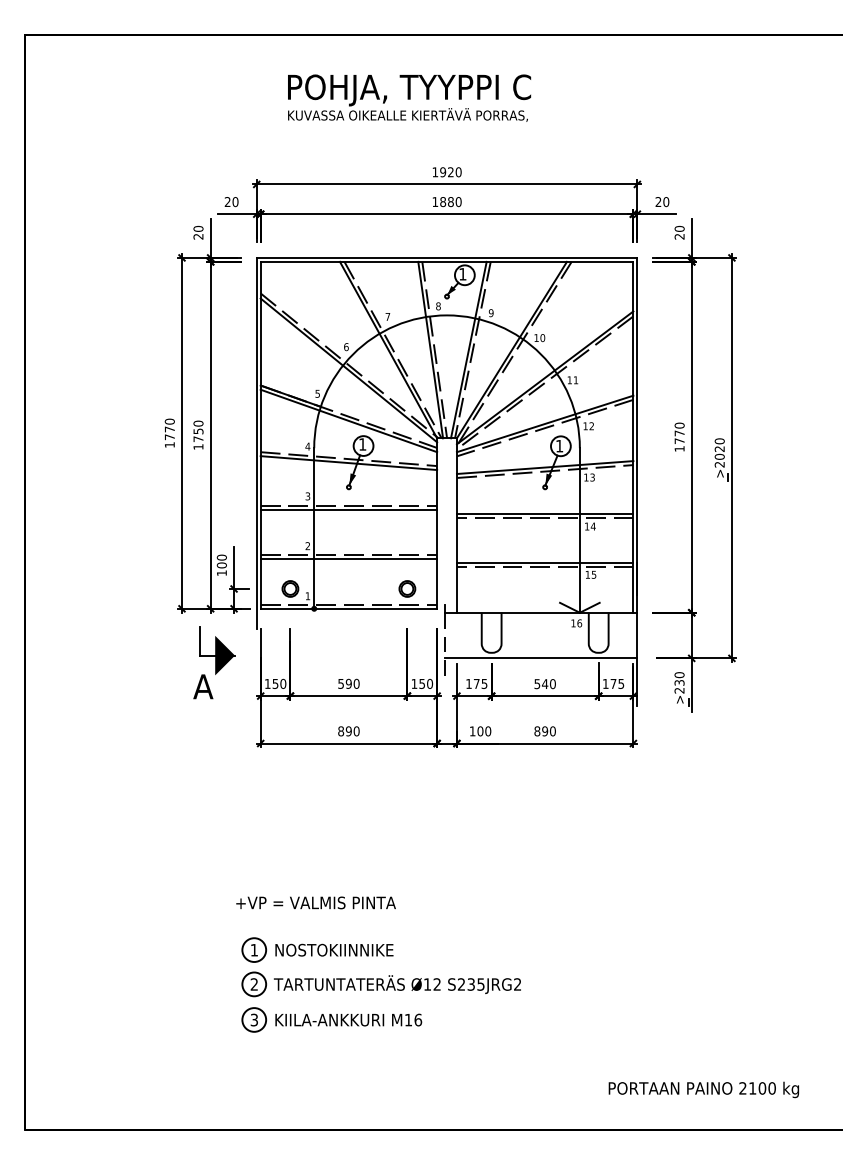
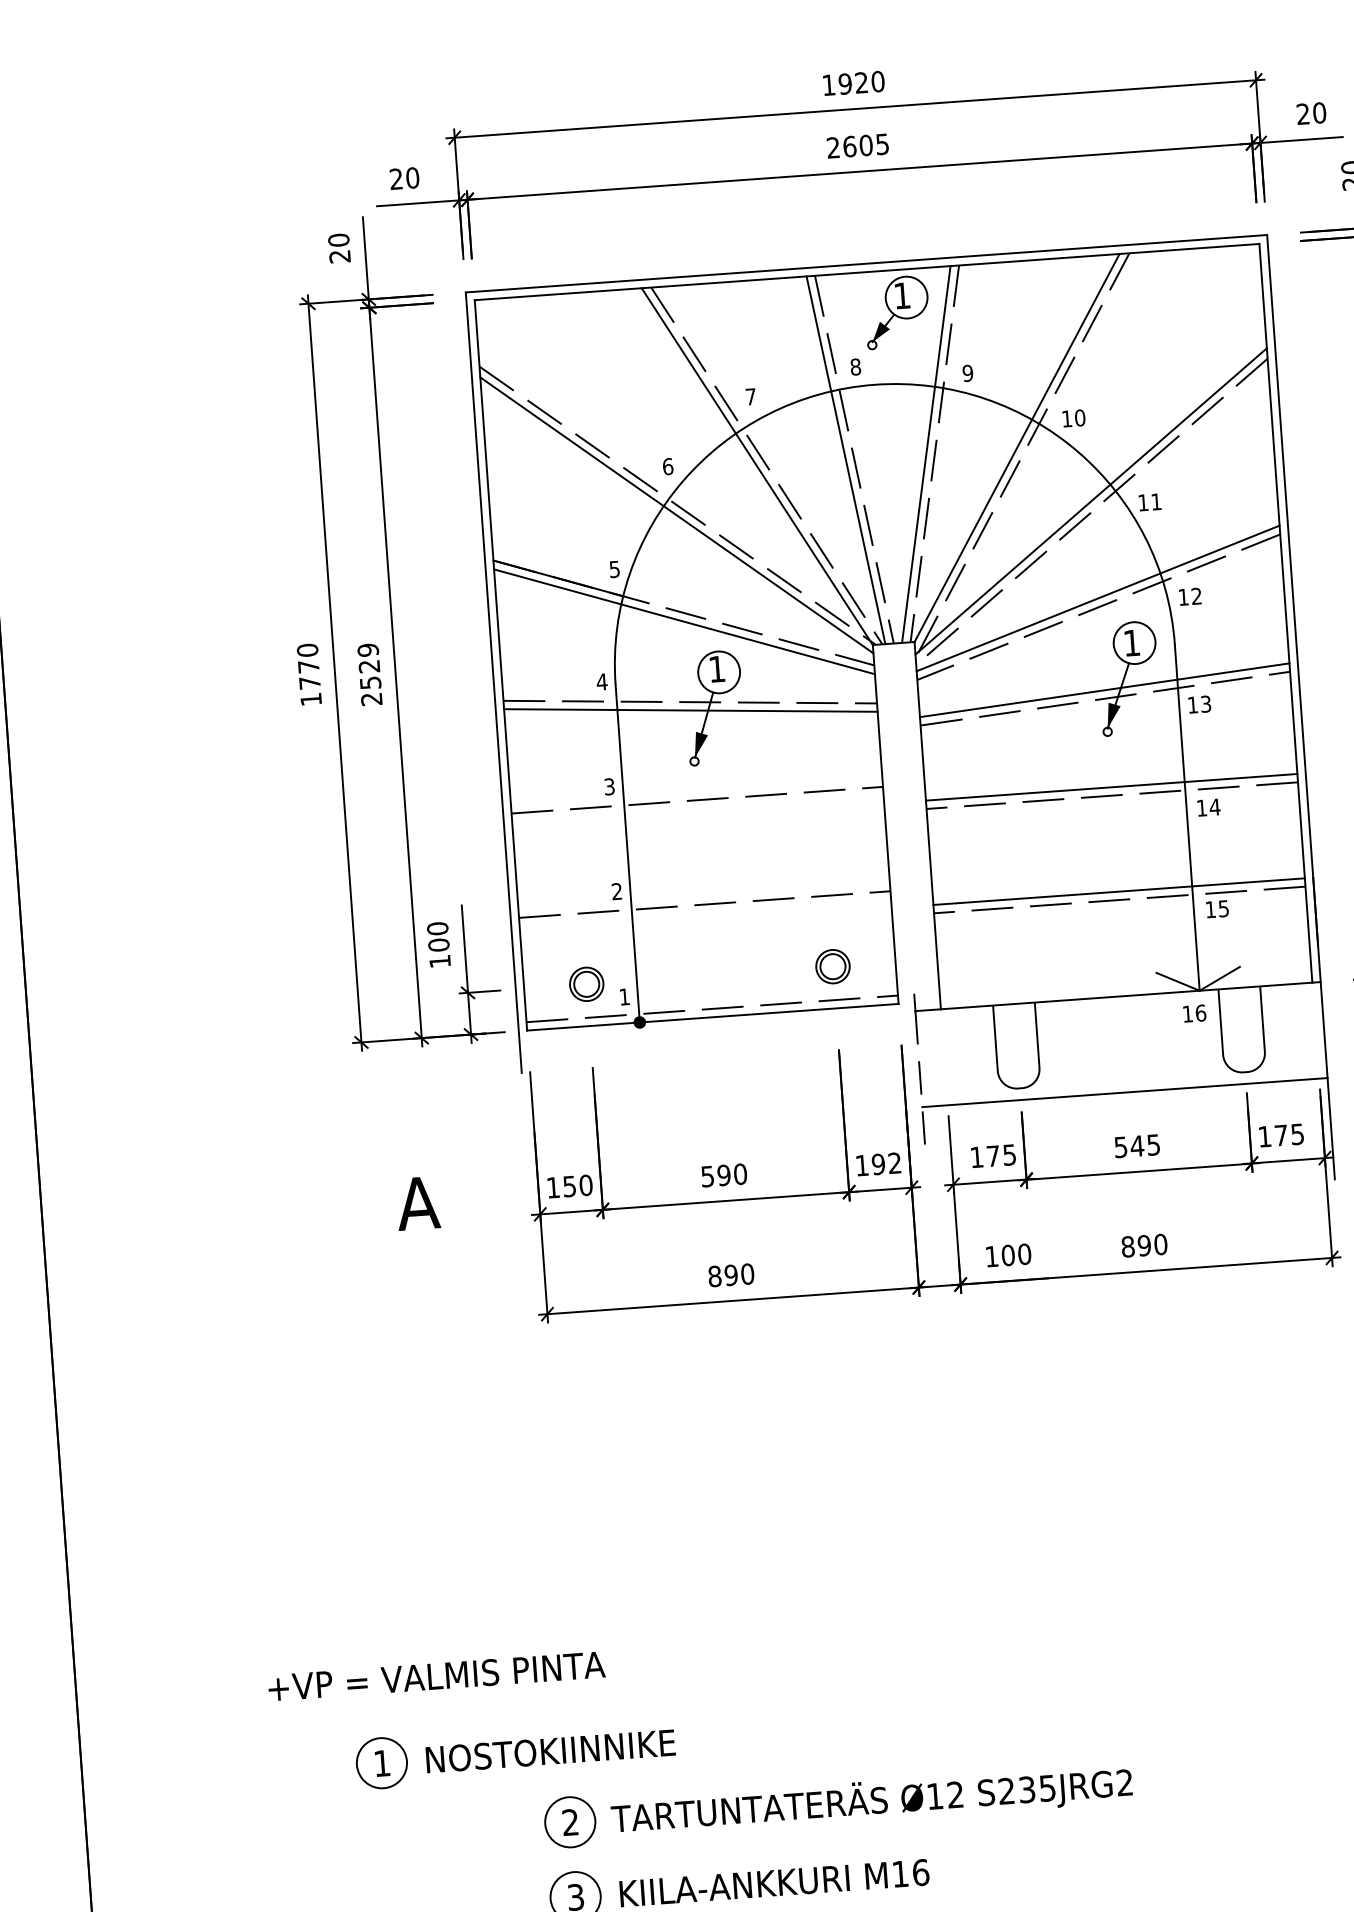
text: (446, 202) -> (856, 147), 1880 -> 2605
text: (198, 434) -> (369, 672), 1750 -> 2529
line: (348, 509) -> (696, 808), removed
line: (348, 559) -> (704, 913), removed
part: (217, 650) -> (442, 1124), removed
text: (426, 683) -> (887, 1162), 150 -> 192
text: (552, 684) -> (1152, 1145), 540 -> 545
text: (315, 902) -> (435, 1675), moved
part: (317, 949) -> (514, 1752), moved

